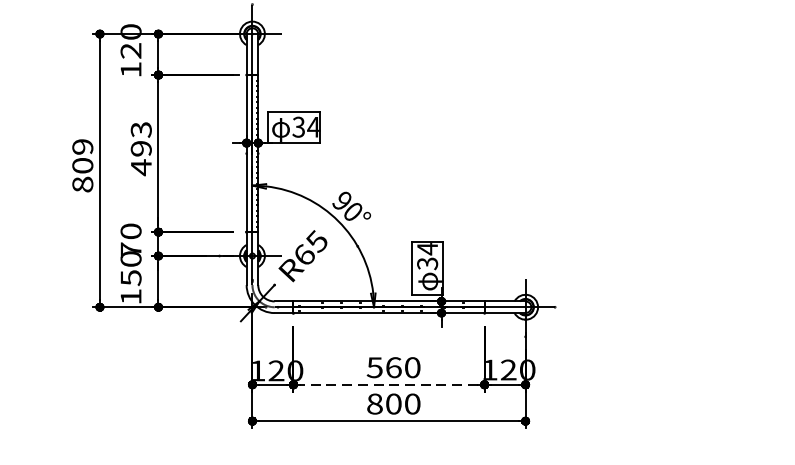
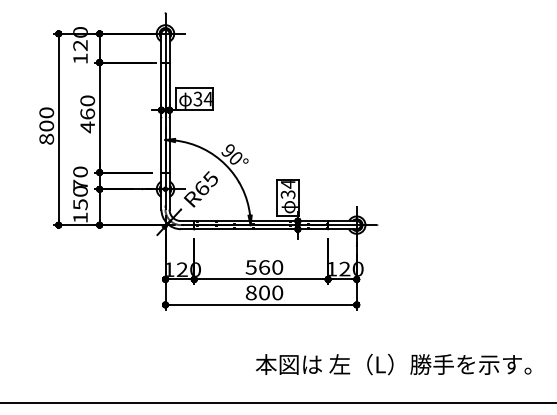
text: (141, 139) -> (87, 107), 493 -> 460
text: (82, 146) -> (46, 112), 809 -> 800
line: (388, 384) -> (260, 279), dashed -> solid

